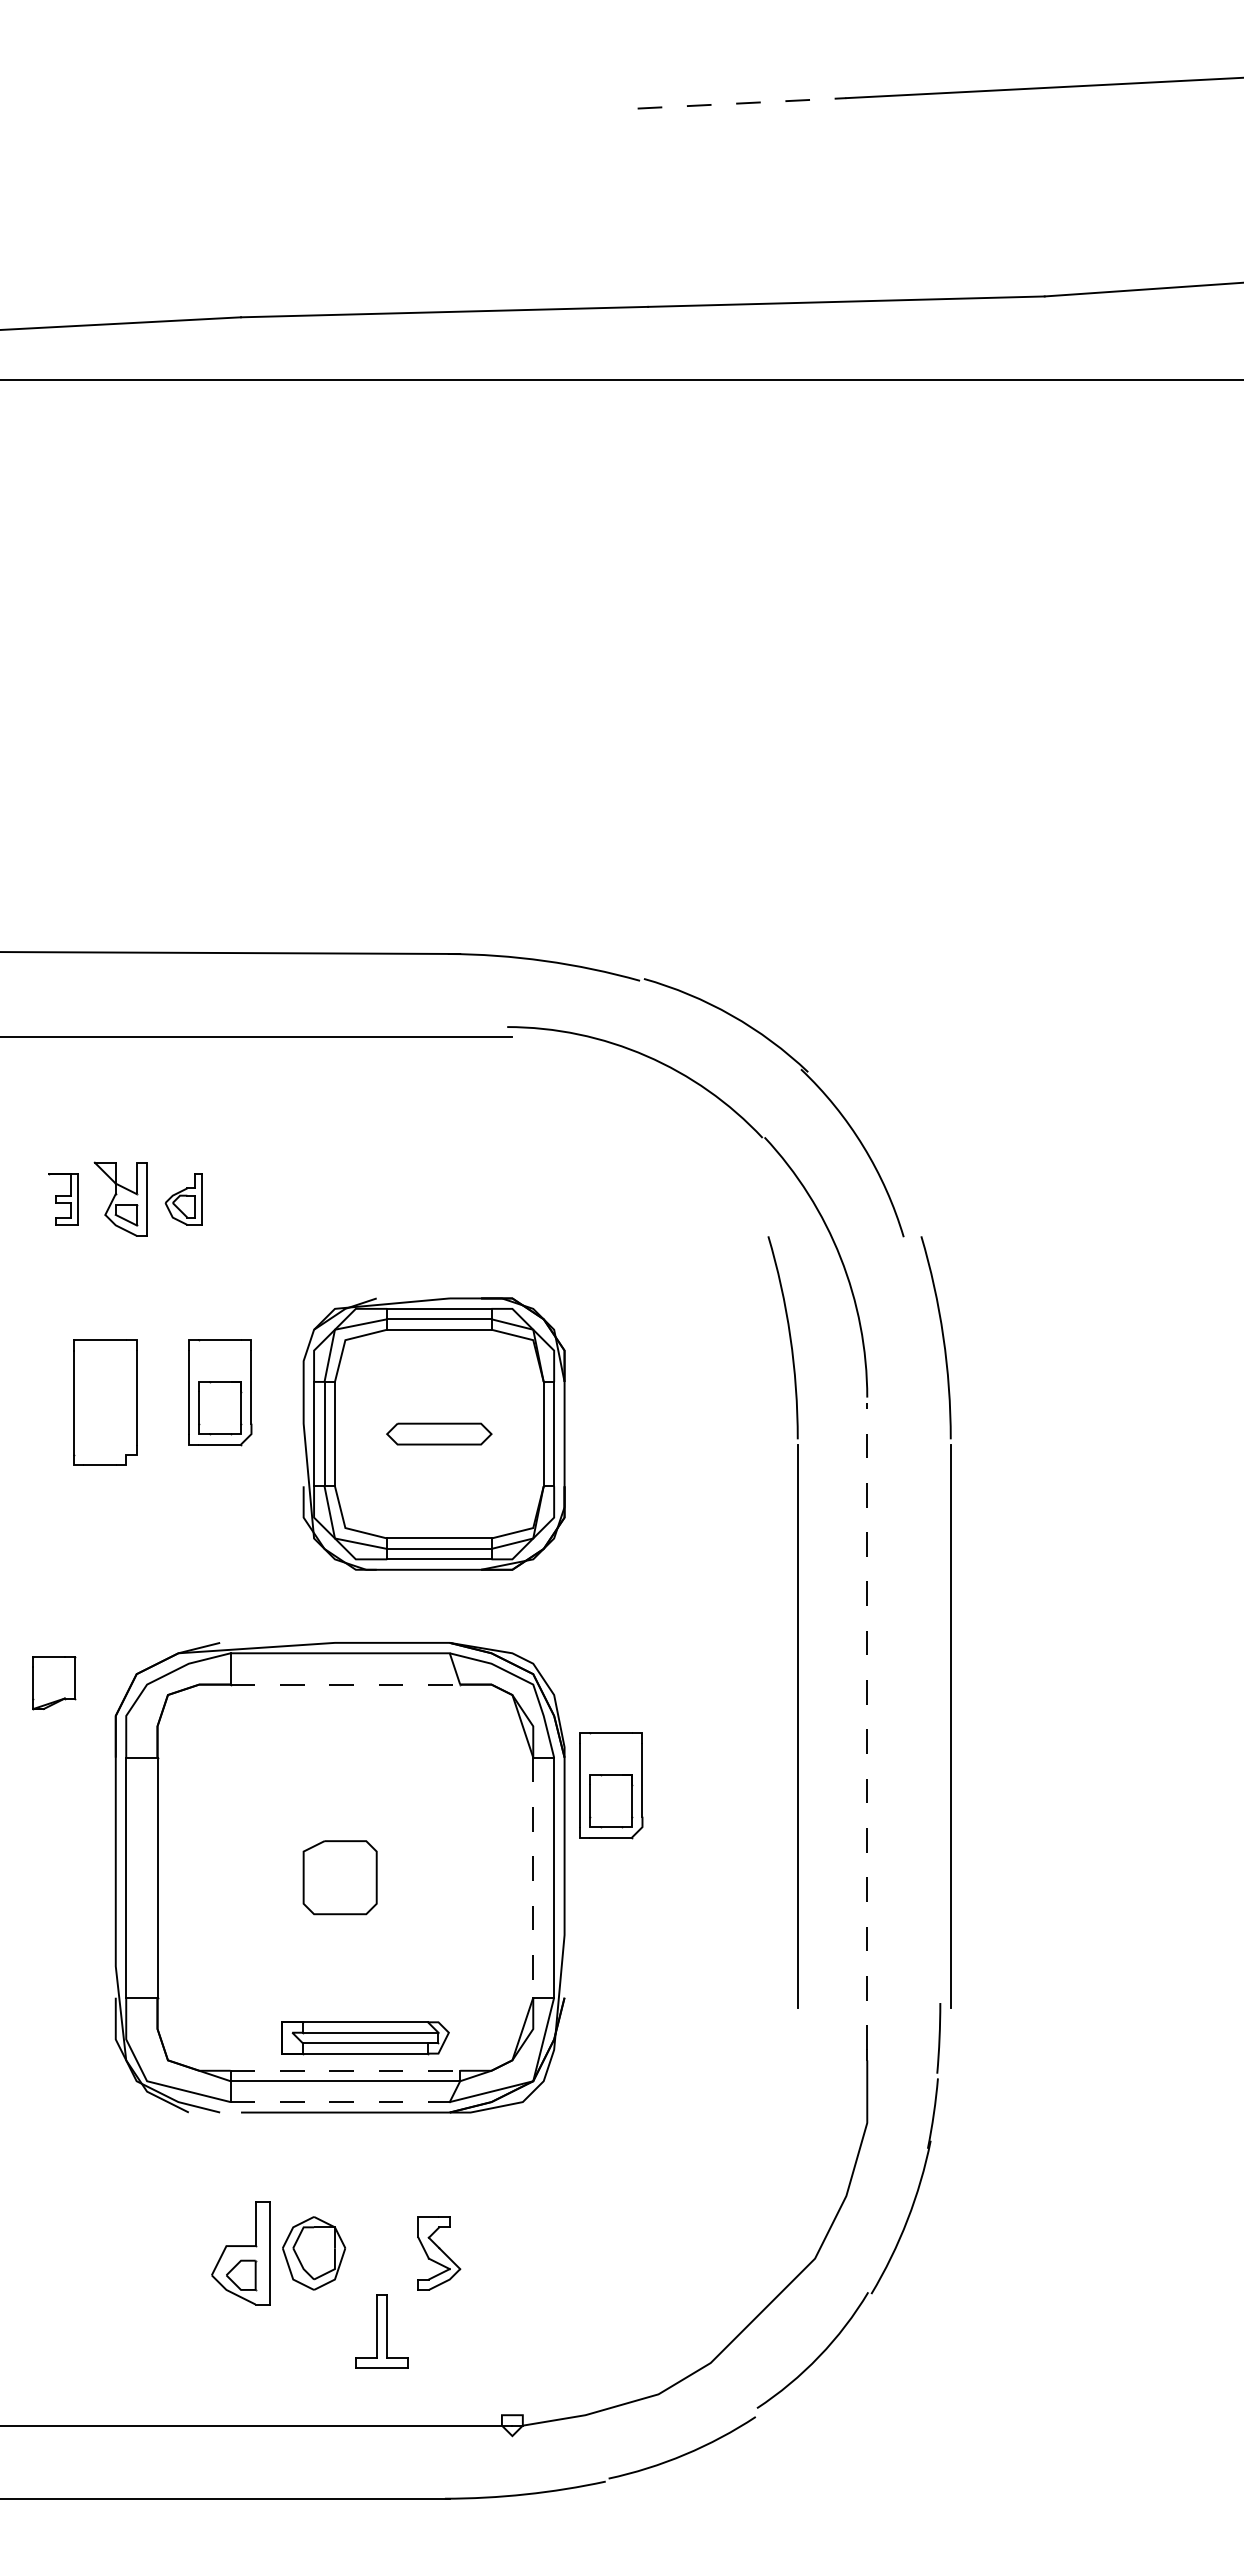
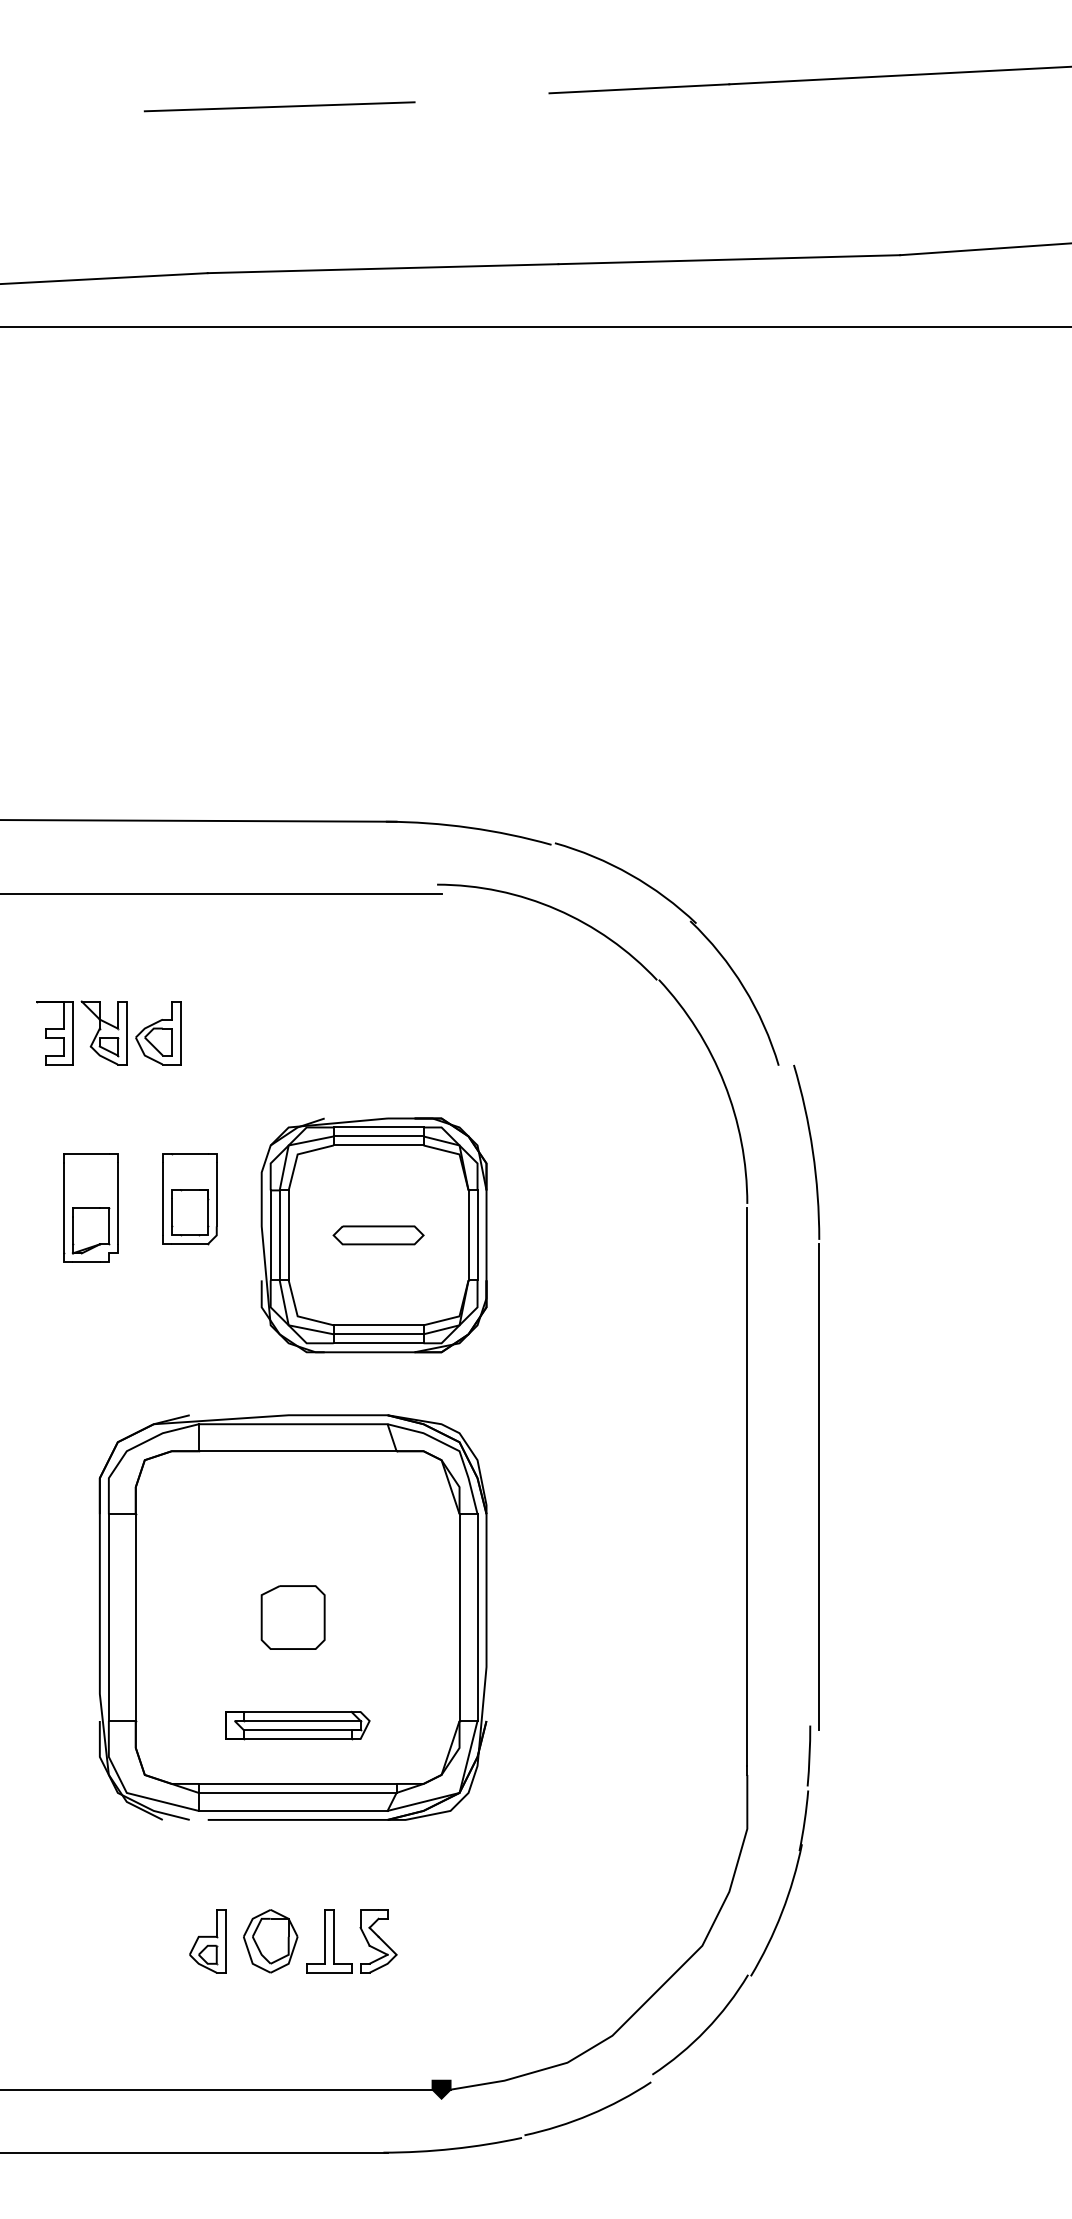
line: (742, 103) -> (639, 88), dashed -> solid
line: (324, 124) -> (279, 107), added
part: (63, 1199) -> (54, 1033), size x1.43
part: (183, 1199) -> (158, 1033), size x1.43
part: (797, 1622) -> (687, 1397), removed
part: (54, 1683) -> (90, 1231), moved
line: (345, 1684) -> (297, 1451), dashed -> solid
line: (867, 1726) -> (747, 1487), dashed -> solid
part: (611, 1785) -> (526, 1538), removed
line: (533, 1878) -> (459, 1618), dashed -> solid
part: (365, 2038) -> (297, 1725), moved
line: (345, 2070) -> (297, 1783), dashed -> solid
line: (340, 2102) -> (293, 1811), dashed -> solid
part: (240, 2253) -> (207, 1941), size x0.71
part: (381, 2331) -> (328, 1941), moved
fill: (511, 2425) -> (440, 2089), added

